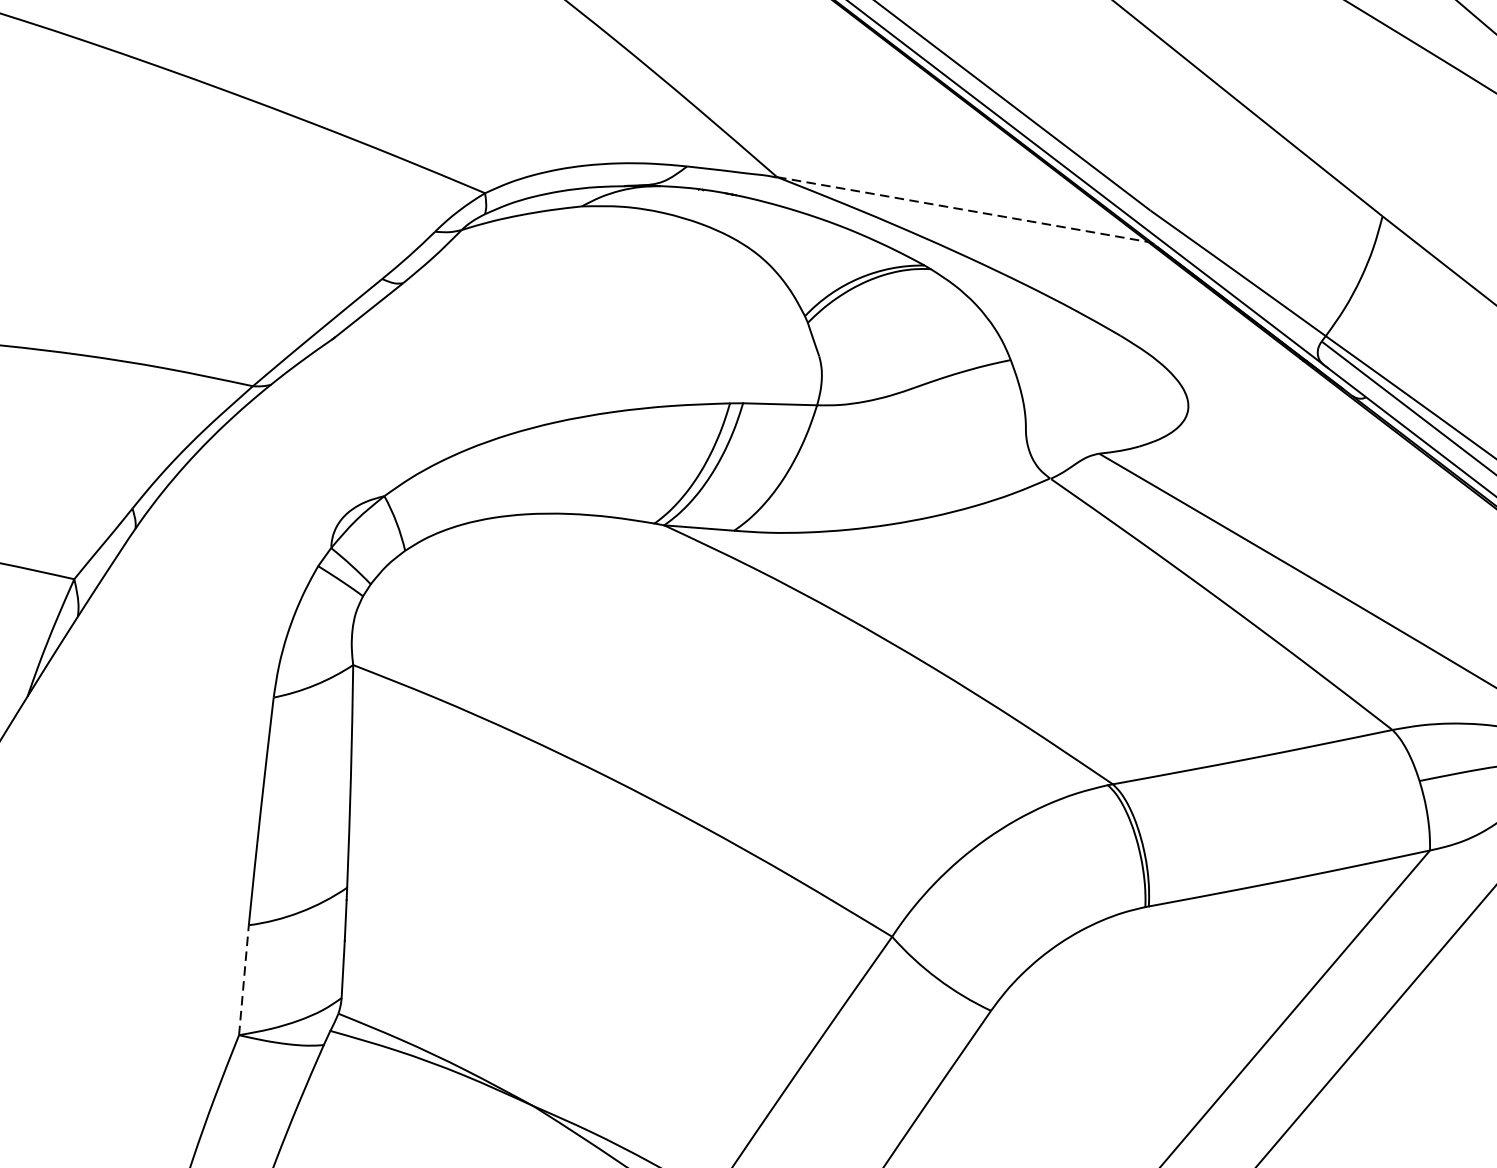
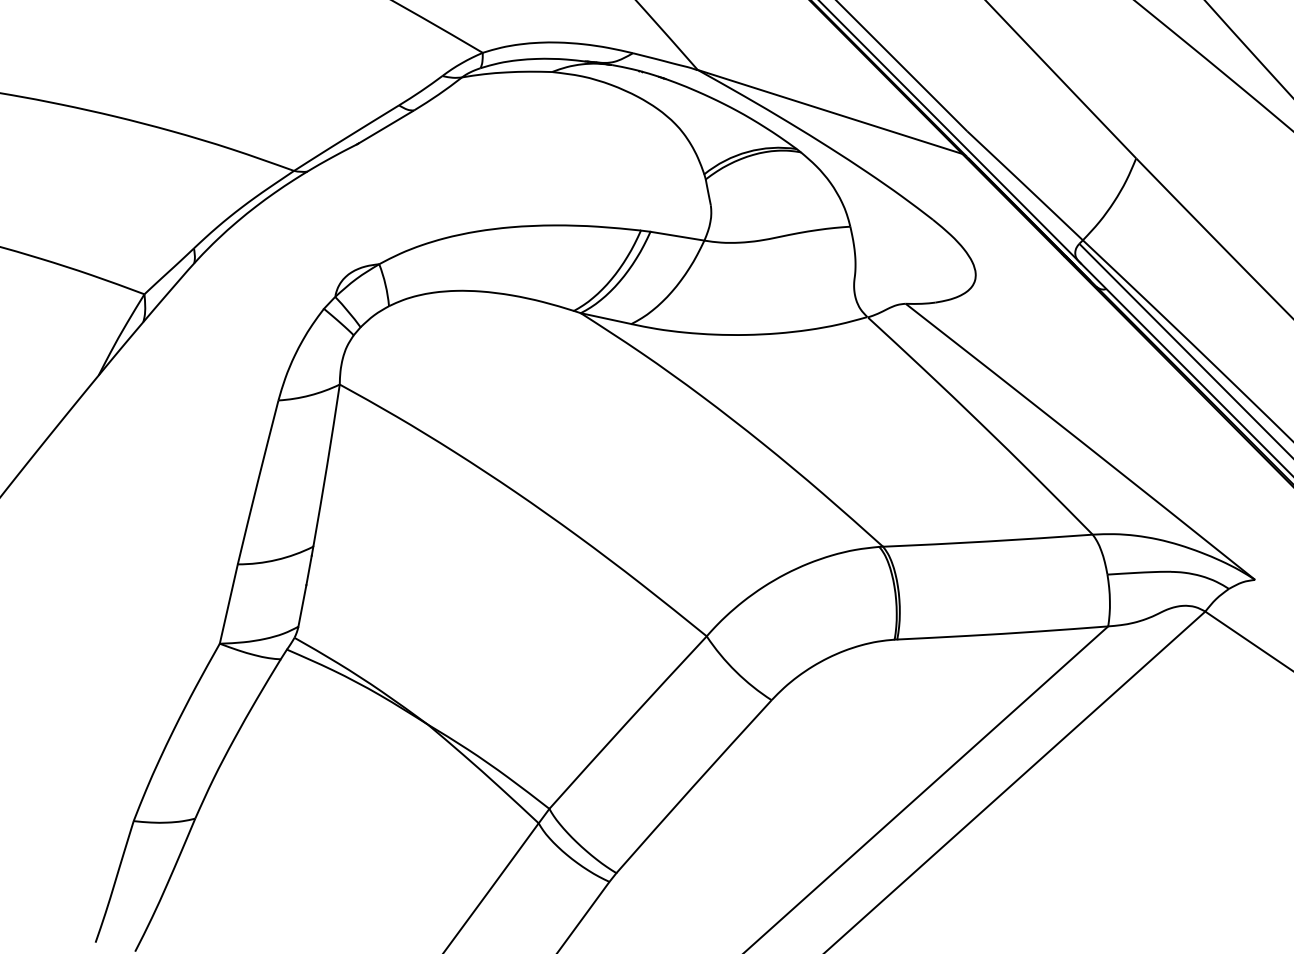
line: (963, 208) -> (830, 111), dashed -> solid
line: (243, 980) -> (228, 604), dashed -> solid

